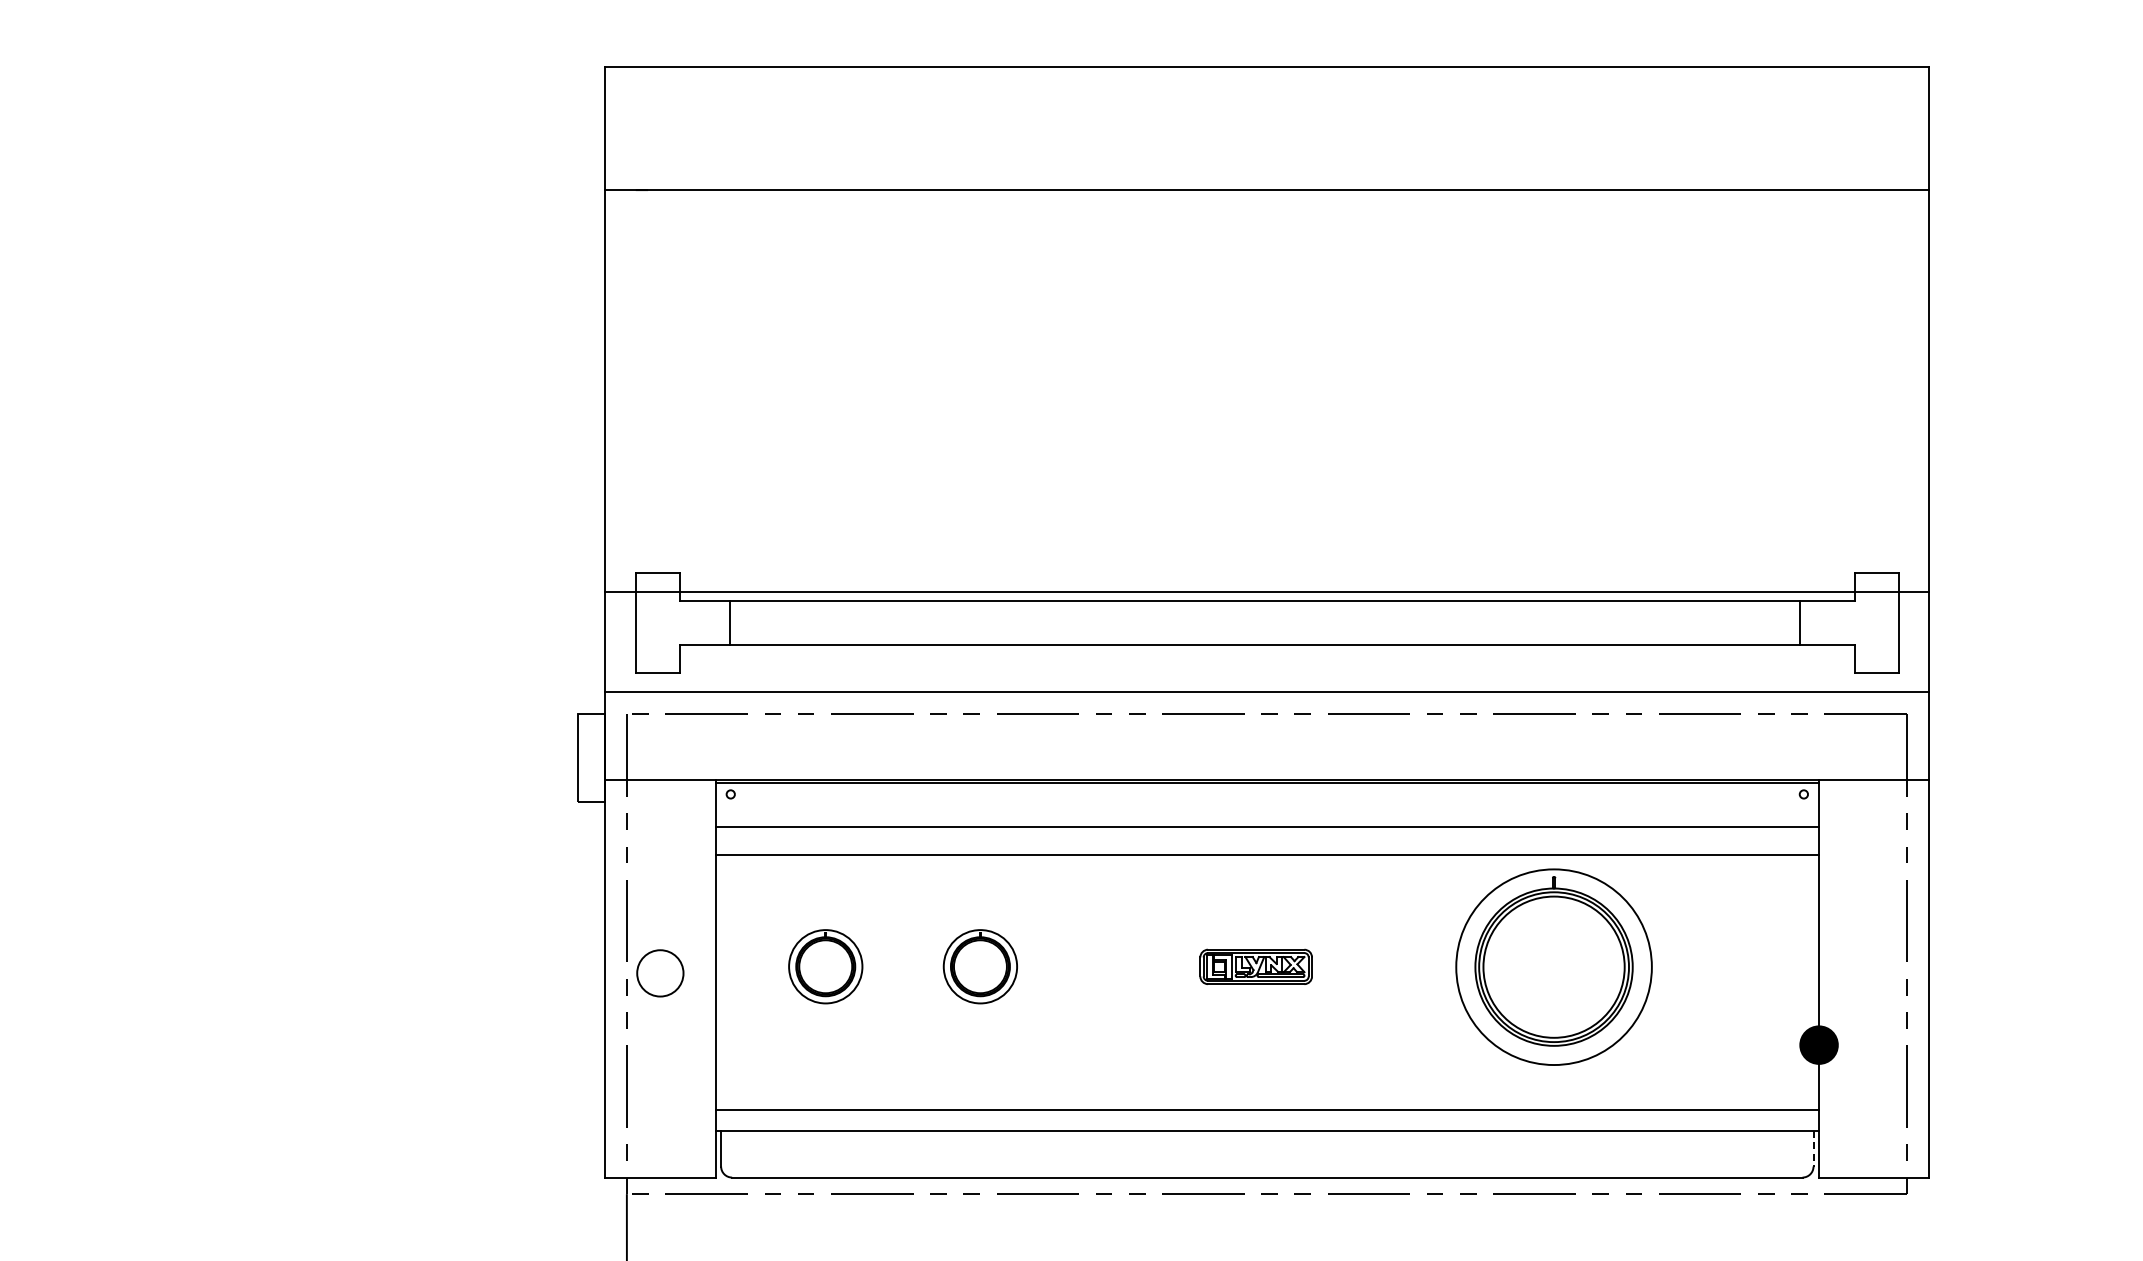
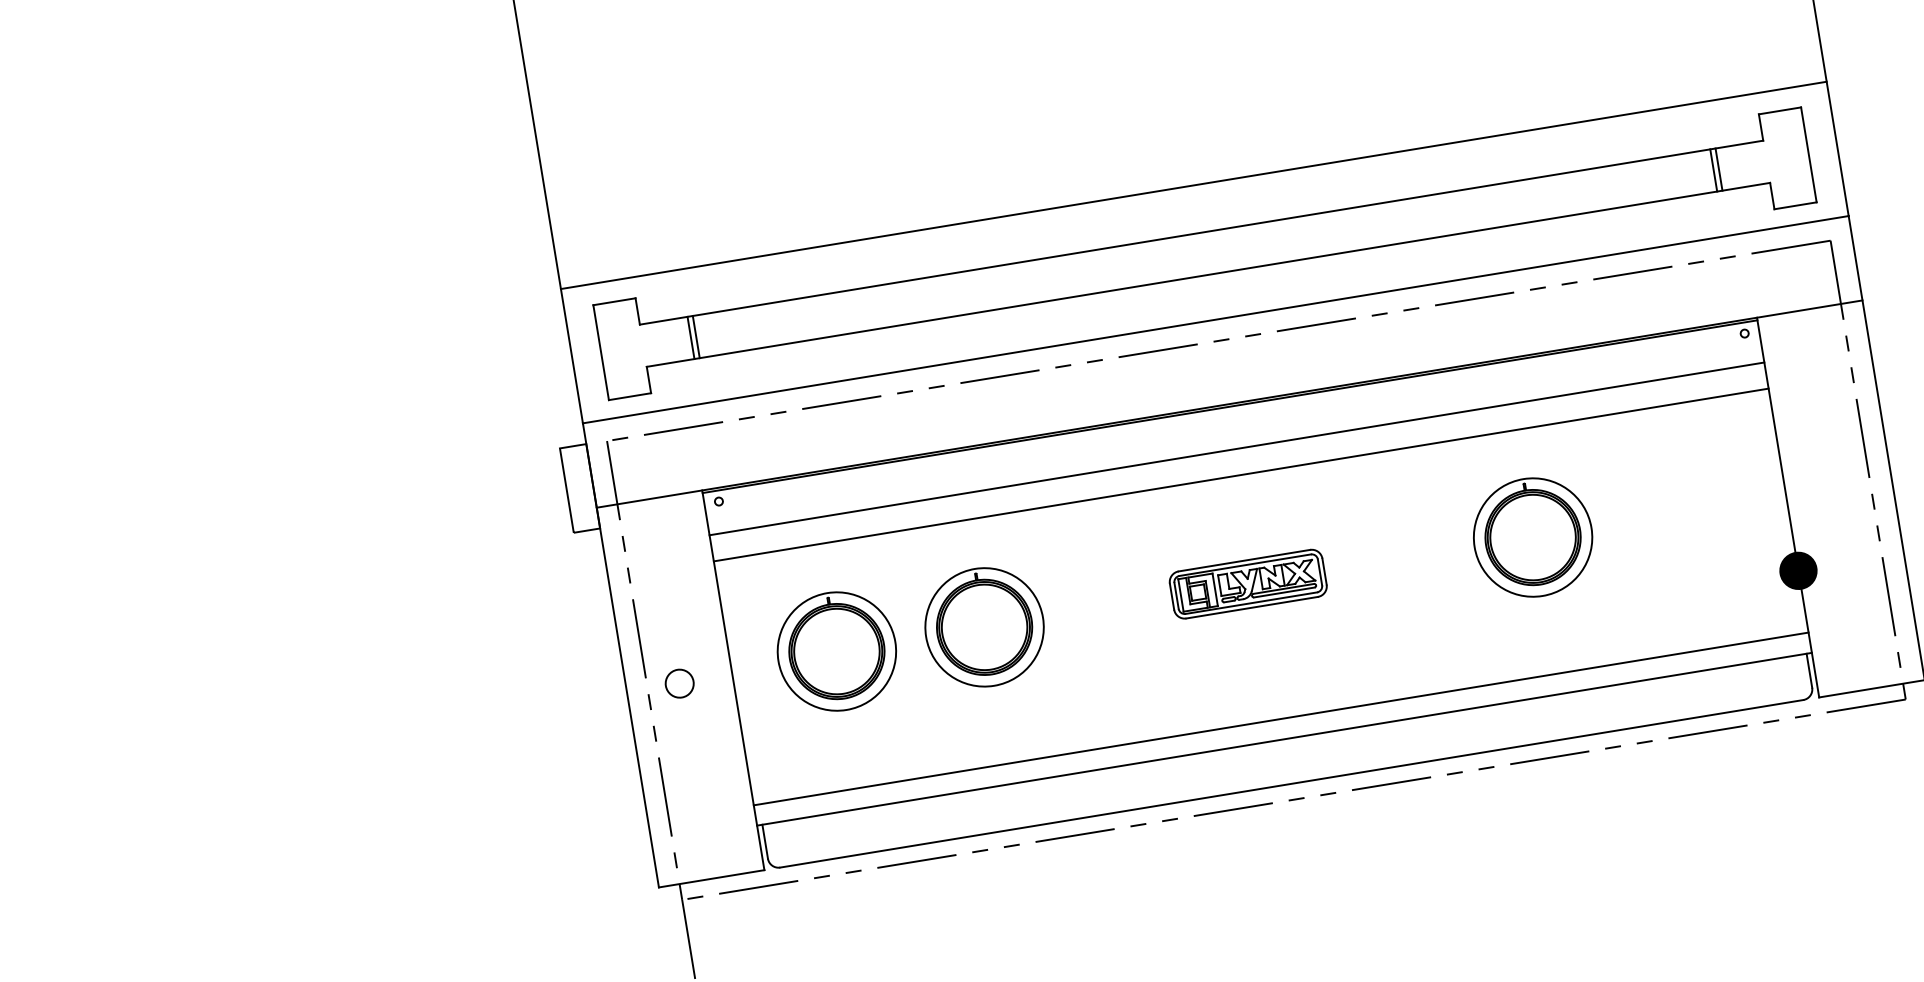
line: (1267, 591) -> (1193, 185), moved
line: (735, 623) -> (696, 337), added
line: (1805, 623) -> (1719, 169), added
part: (825, 966) -> (836, 651), size x1.67
part: (980, 966) -> (984, 626), size x1.67
part: (1255, 966) -> (1247, 583), size x1.43
part: (1554, 966) -> (1533, 537), size x0.62
circle: (660, 973) -> (679, 683), size x0.62
line: (1813, 1148) -> (1809, 670), dashed -> solid

